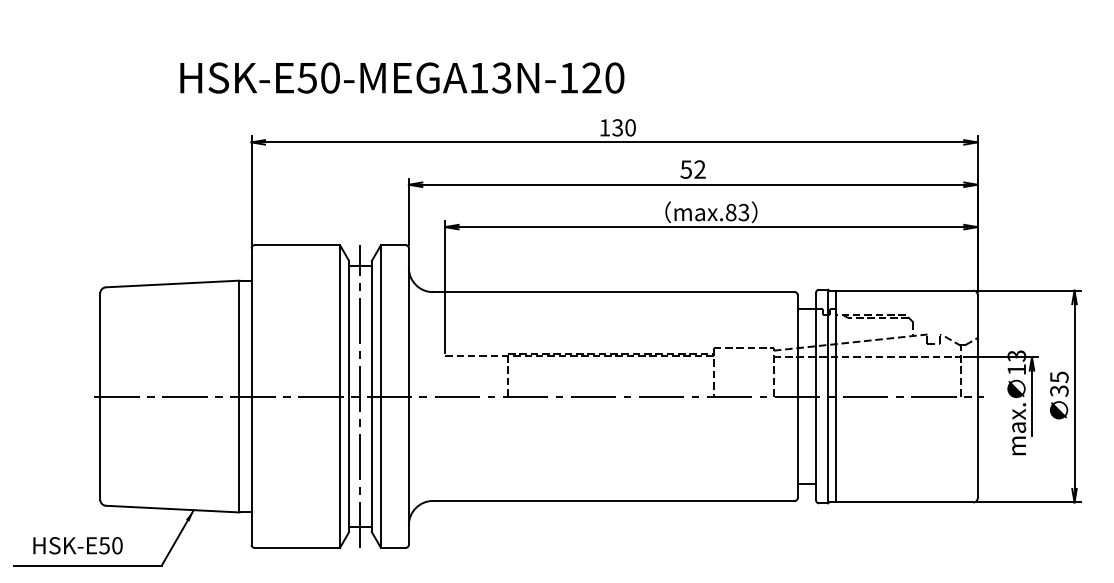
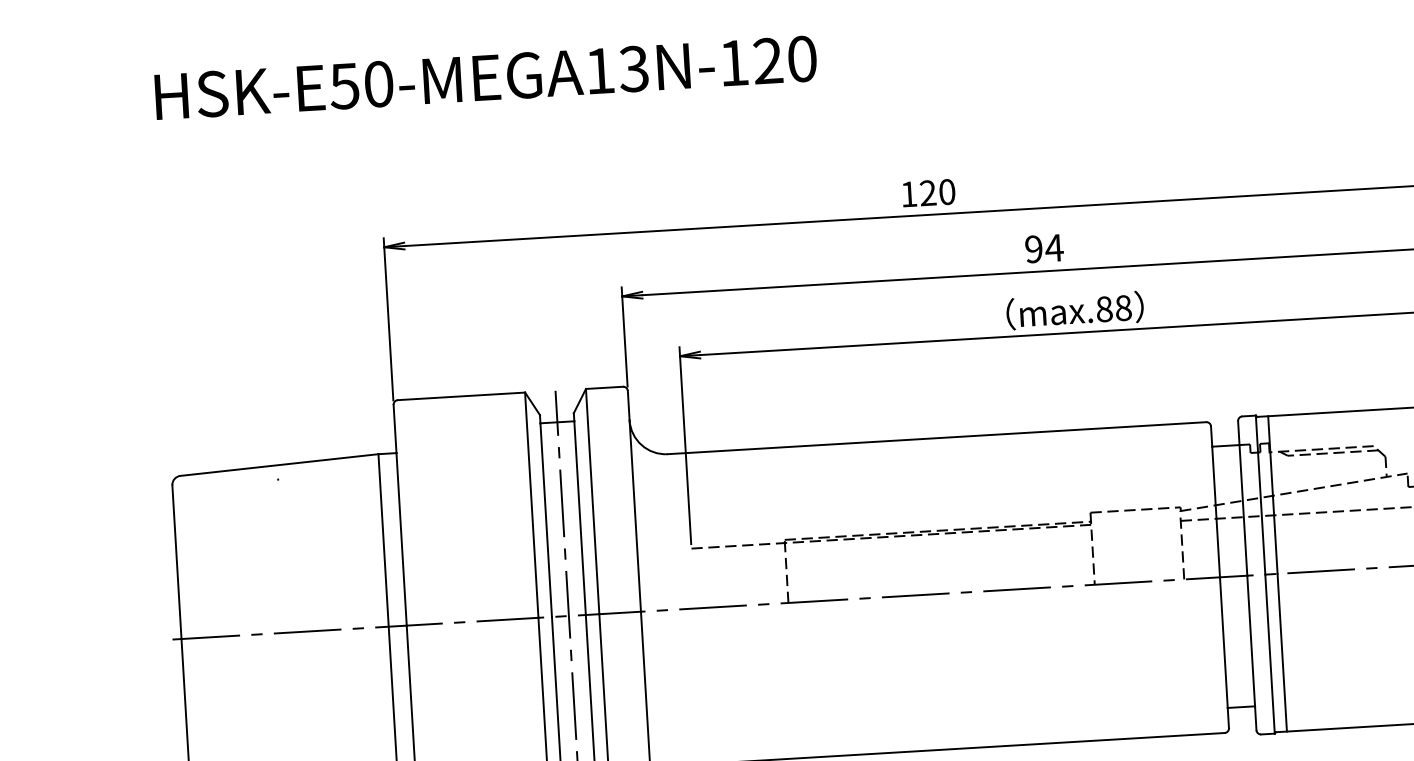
text: (402, 77) -> (486, 77), moved
text: (617, 127) -> (927, 192), 130 -> 120
text: (693, 169) -> (1044, 248), 52 -> 94
text: (743, 212) -> (1122, 308), max.83 -> max.88

